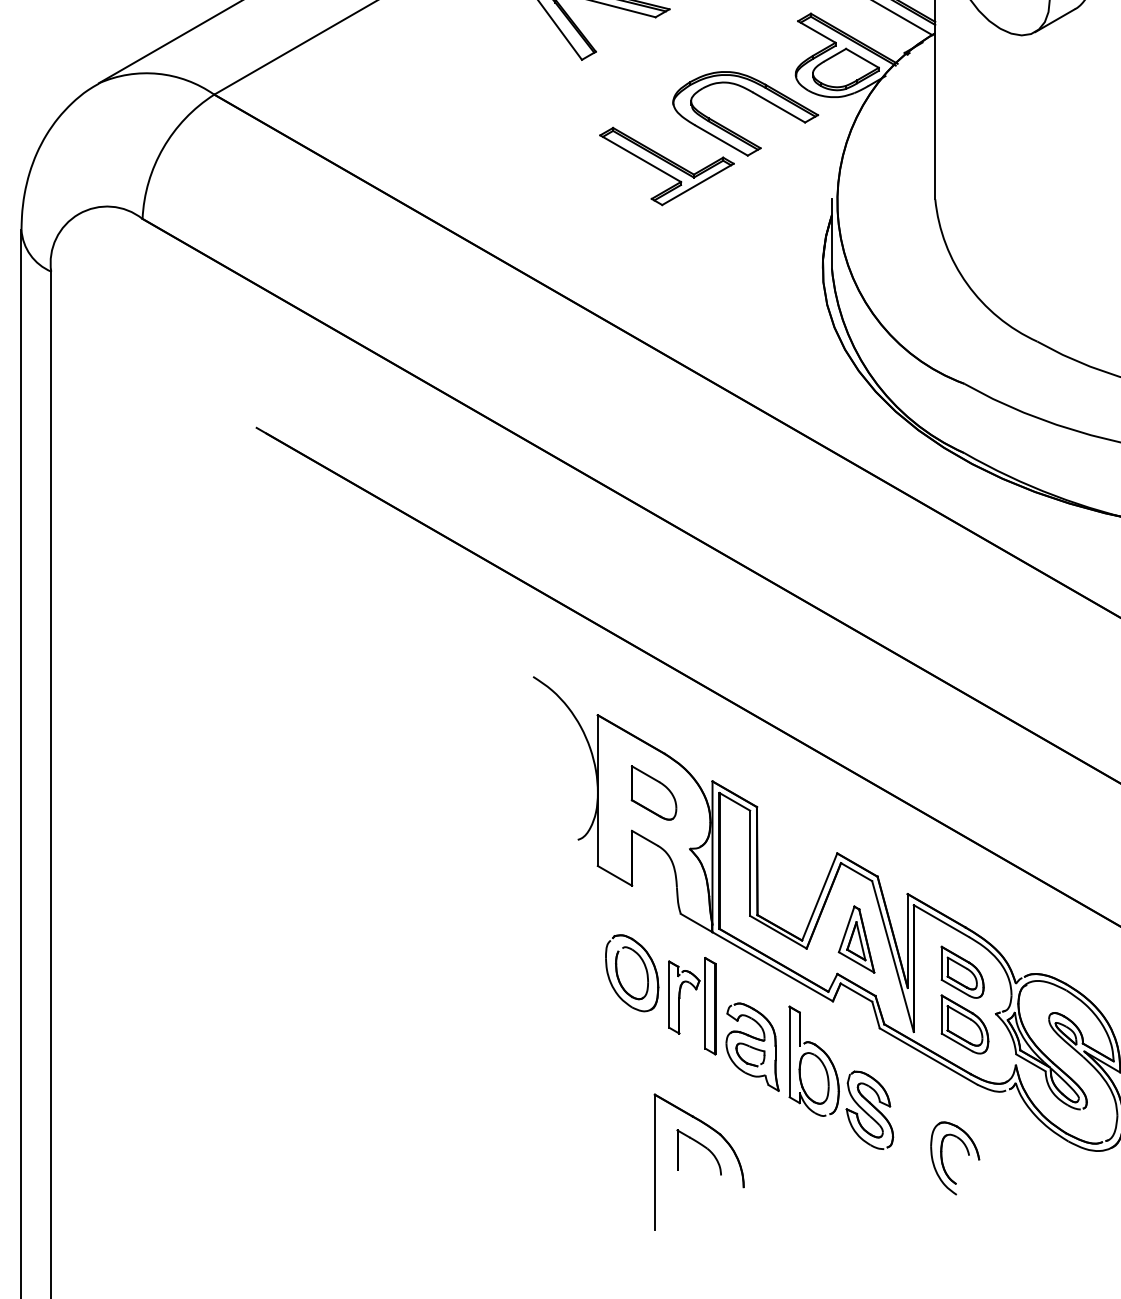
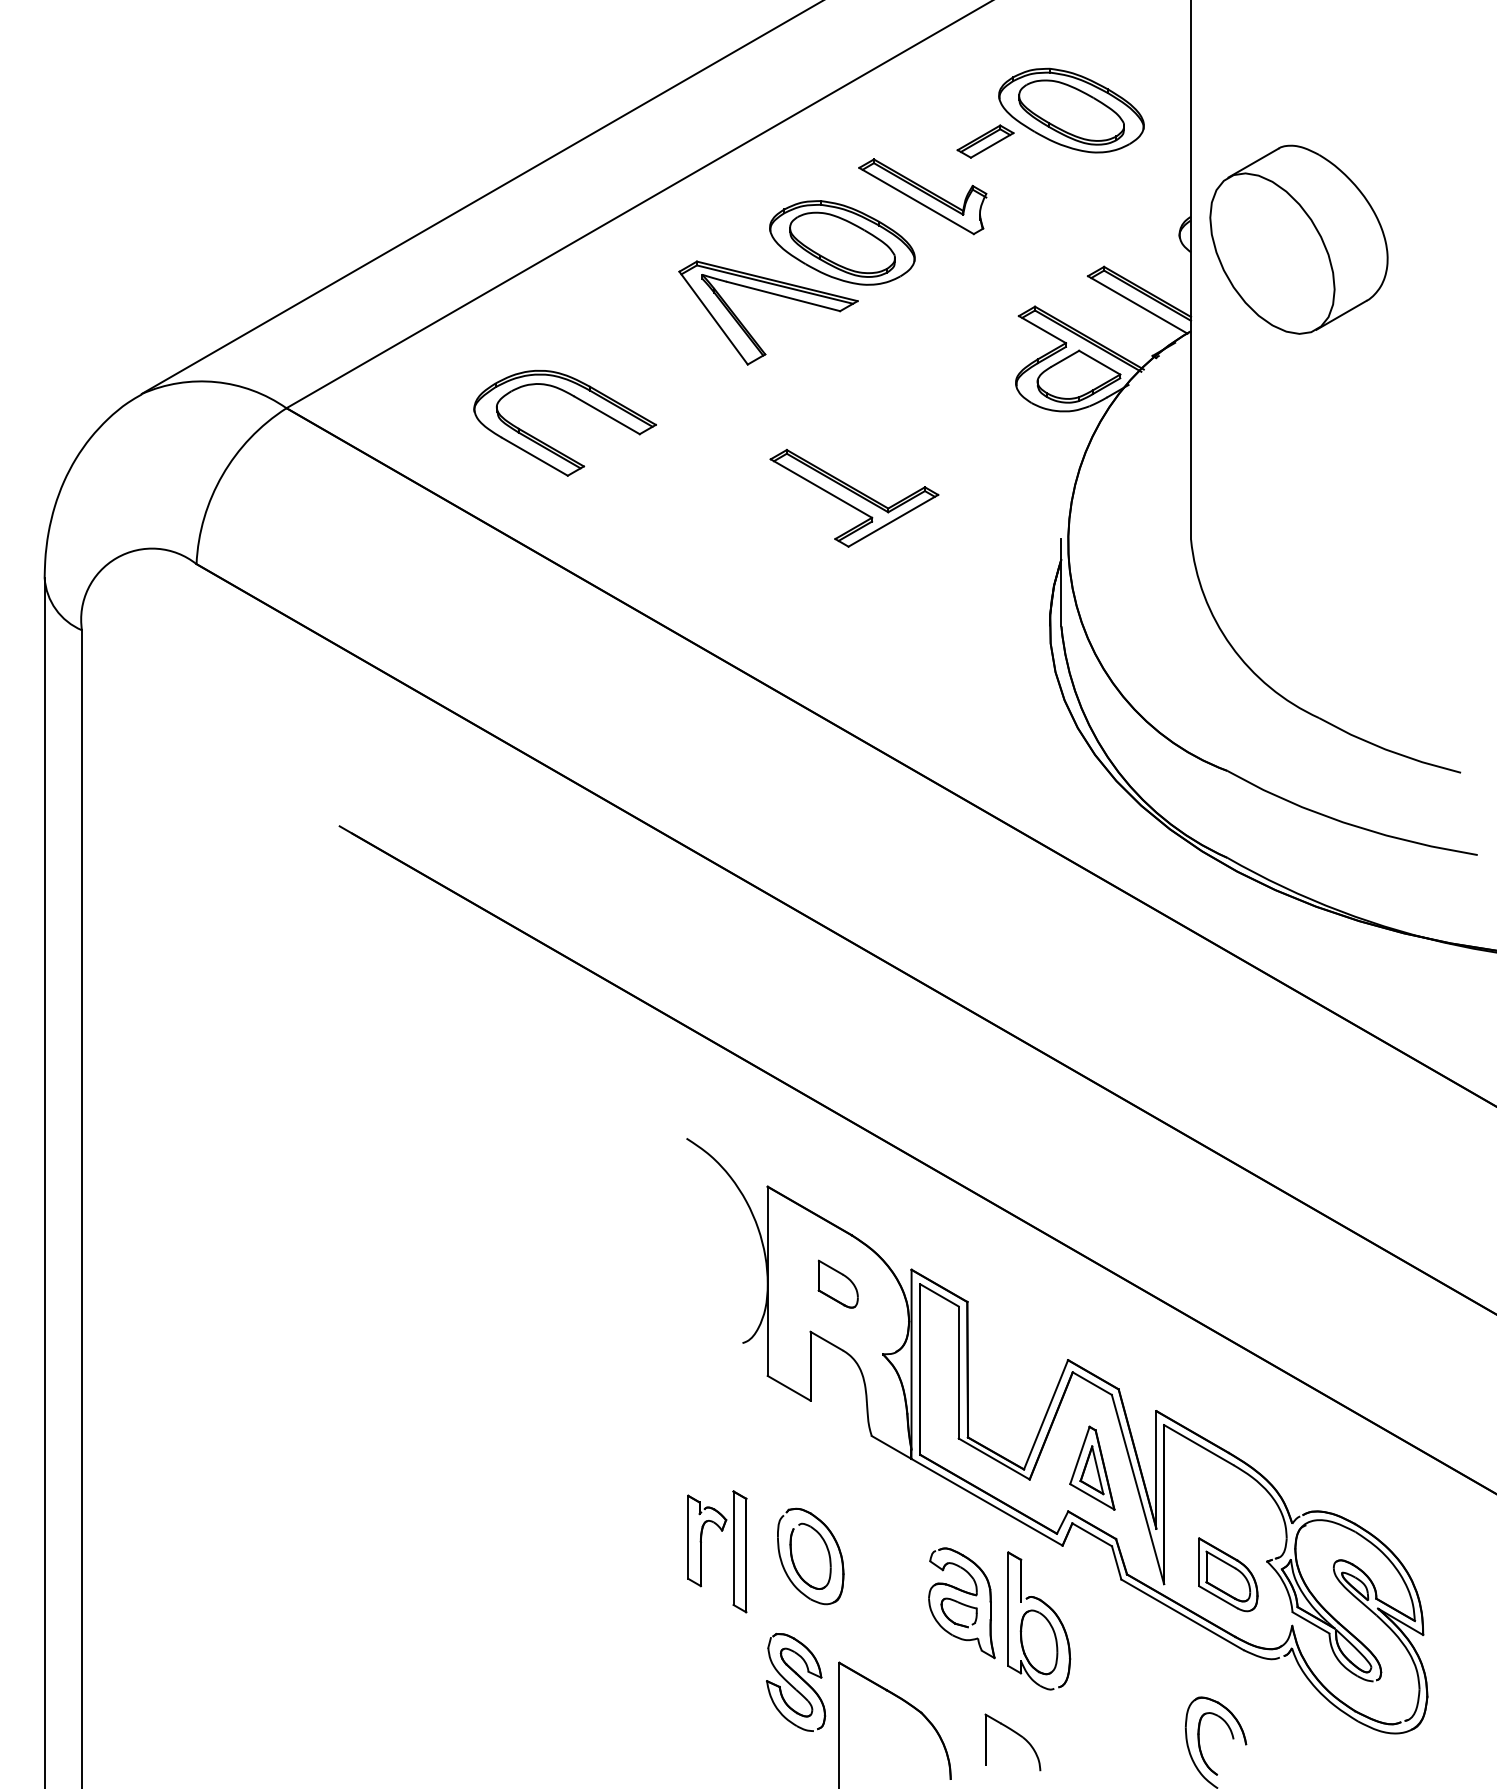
part: (753, 94) -> (575, 398), moved
part: (654, 792) -> (838, 1283), size x0.7
part: (962, 972) -> (1225, 1509), removed
part: (619, 978) -> (794, 1562), moved
part: (679, 1005) -> (701, 1551), moved
part: (870, 1110) -> (796, 1682), moved
part: (702, 1146) -> (1016, 1734), moved

